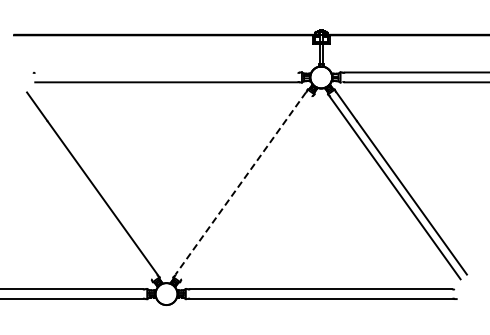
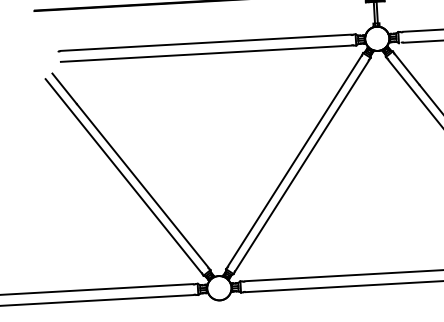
line: (166, 72) -> (205, 42), added
line: (240, 183) -> (294, 161), dashed -> solid
line: (85, 188) -> (123, 176), added
line: (246, 188) -> (301, 166), added

